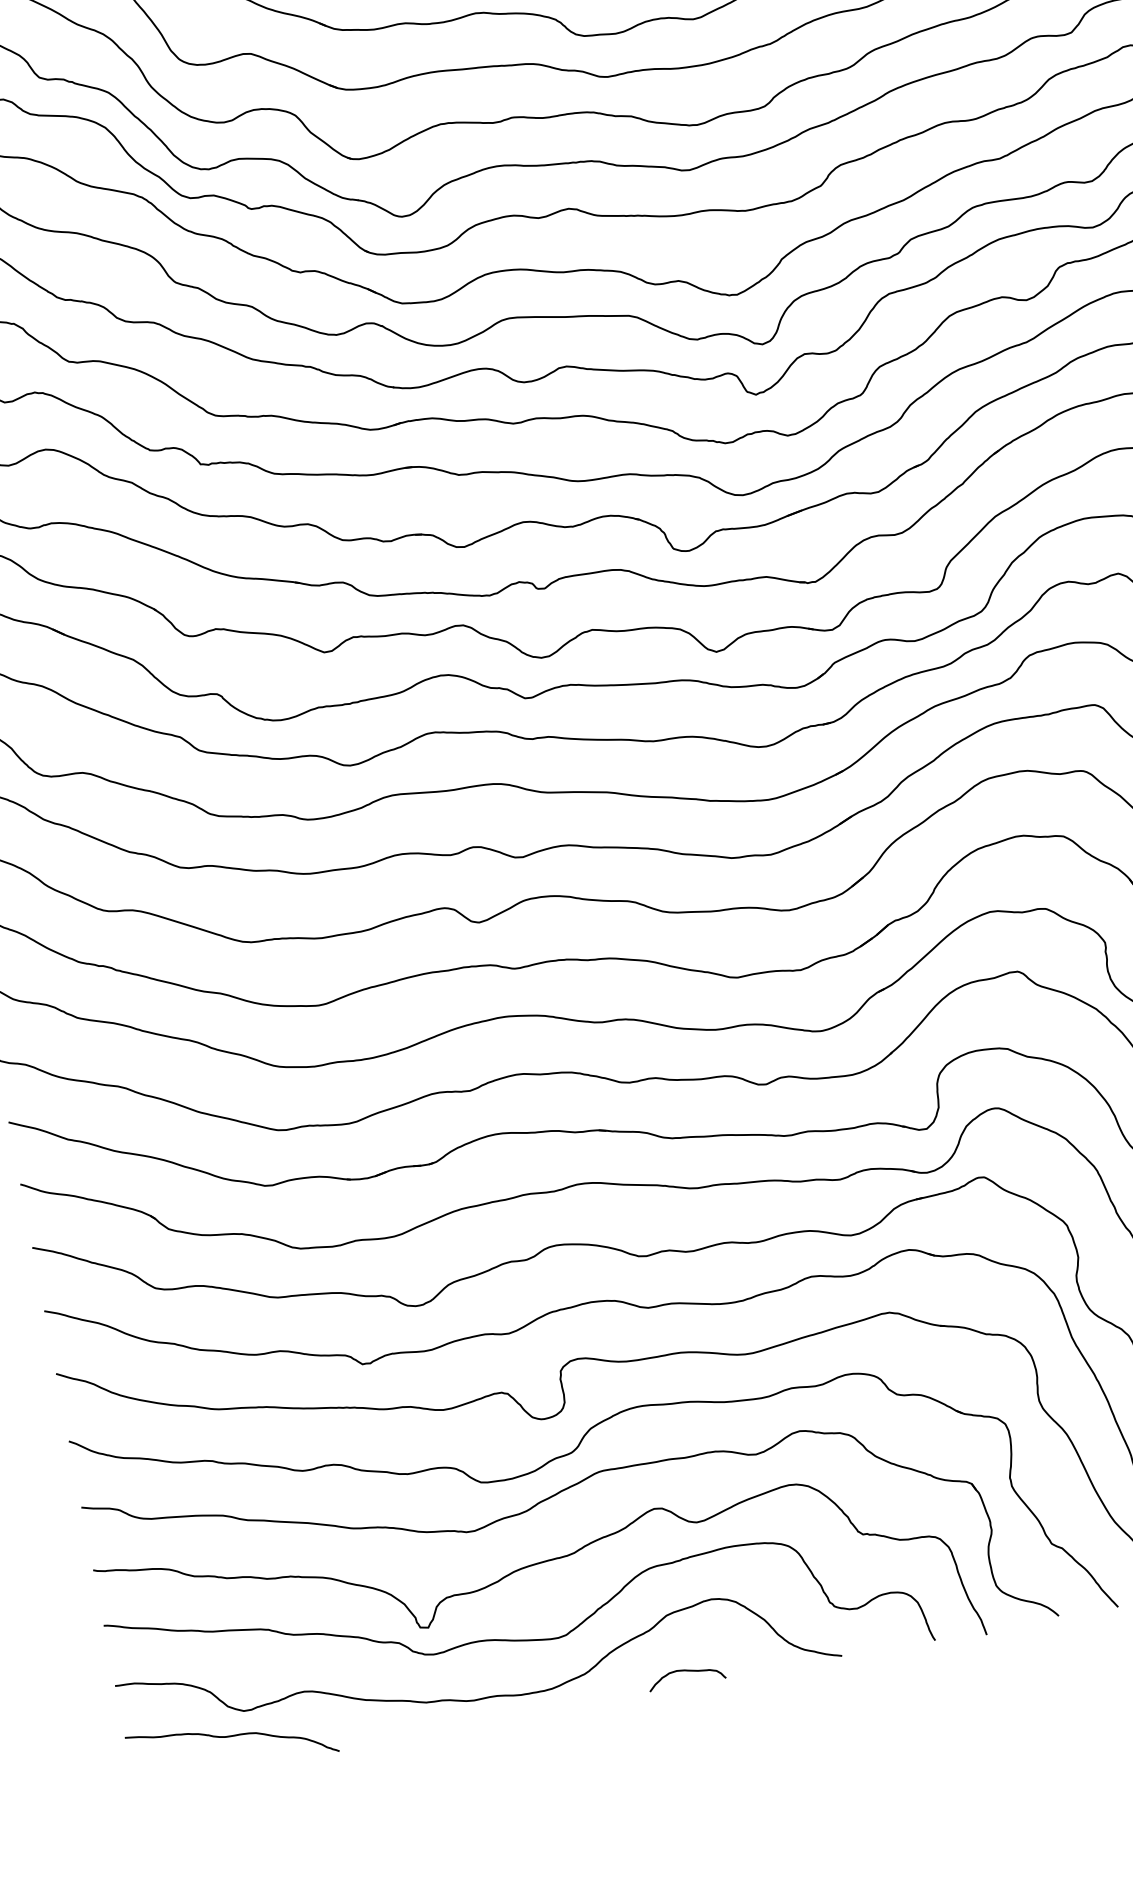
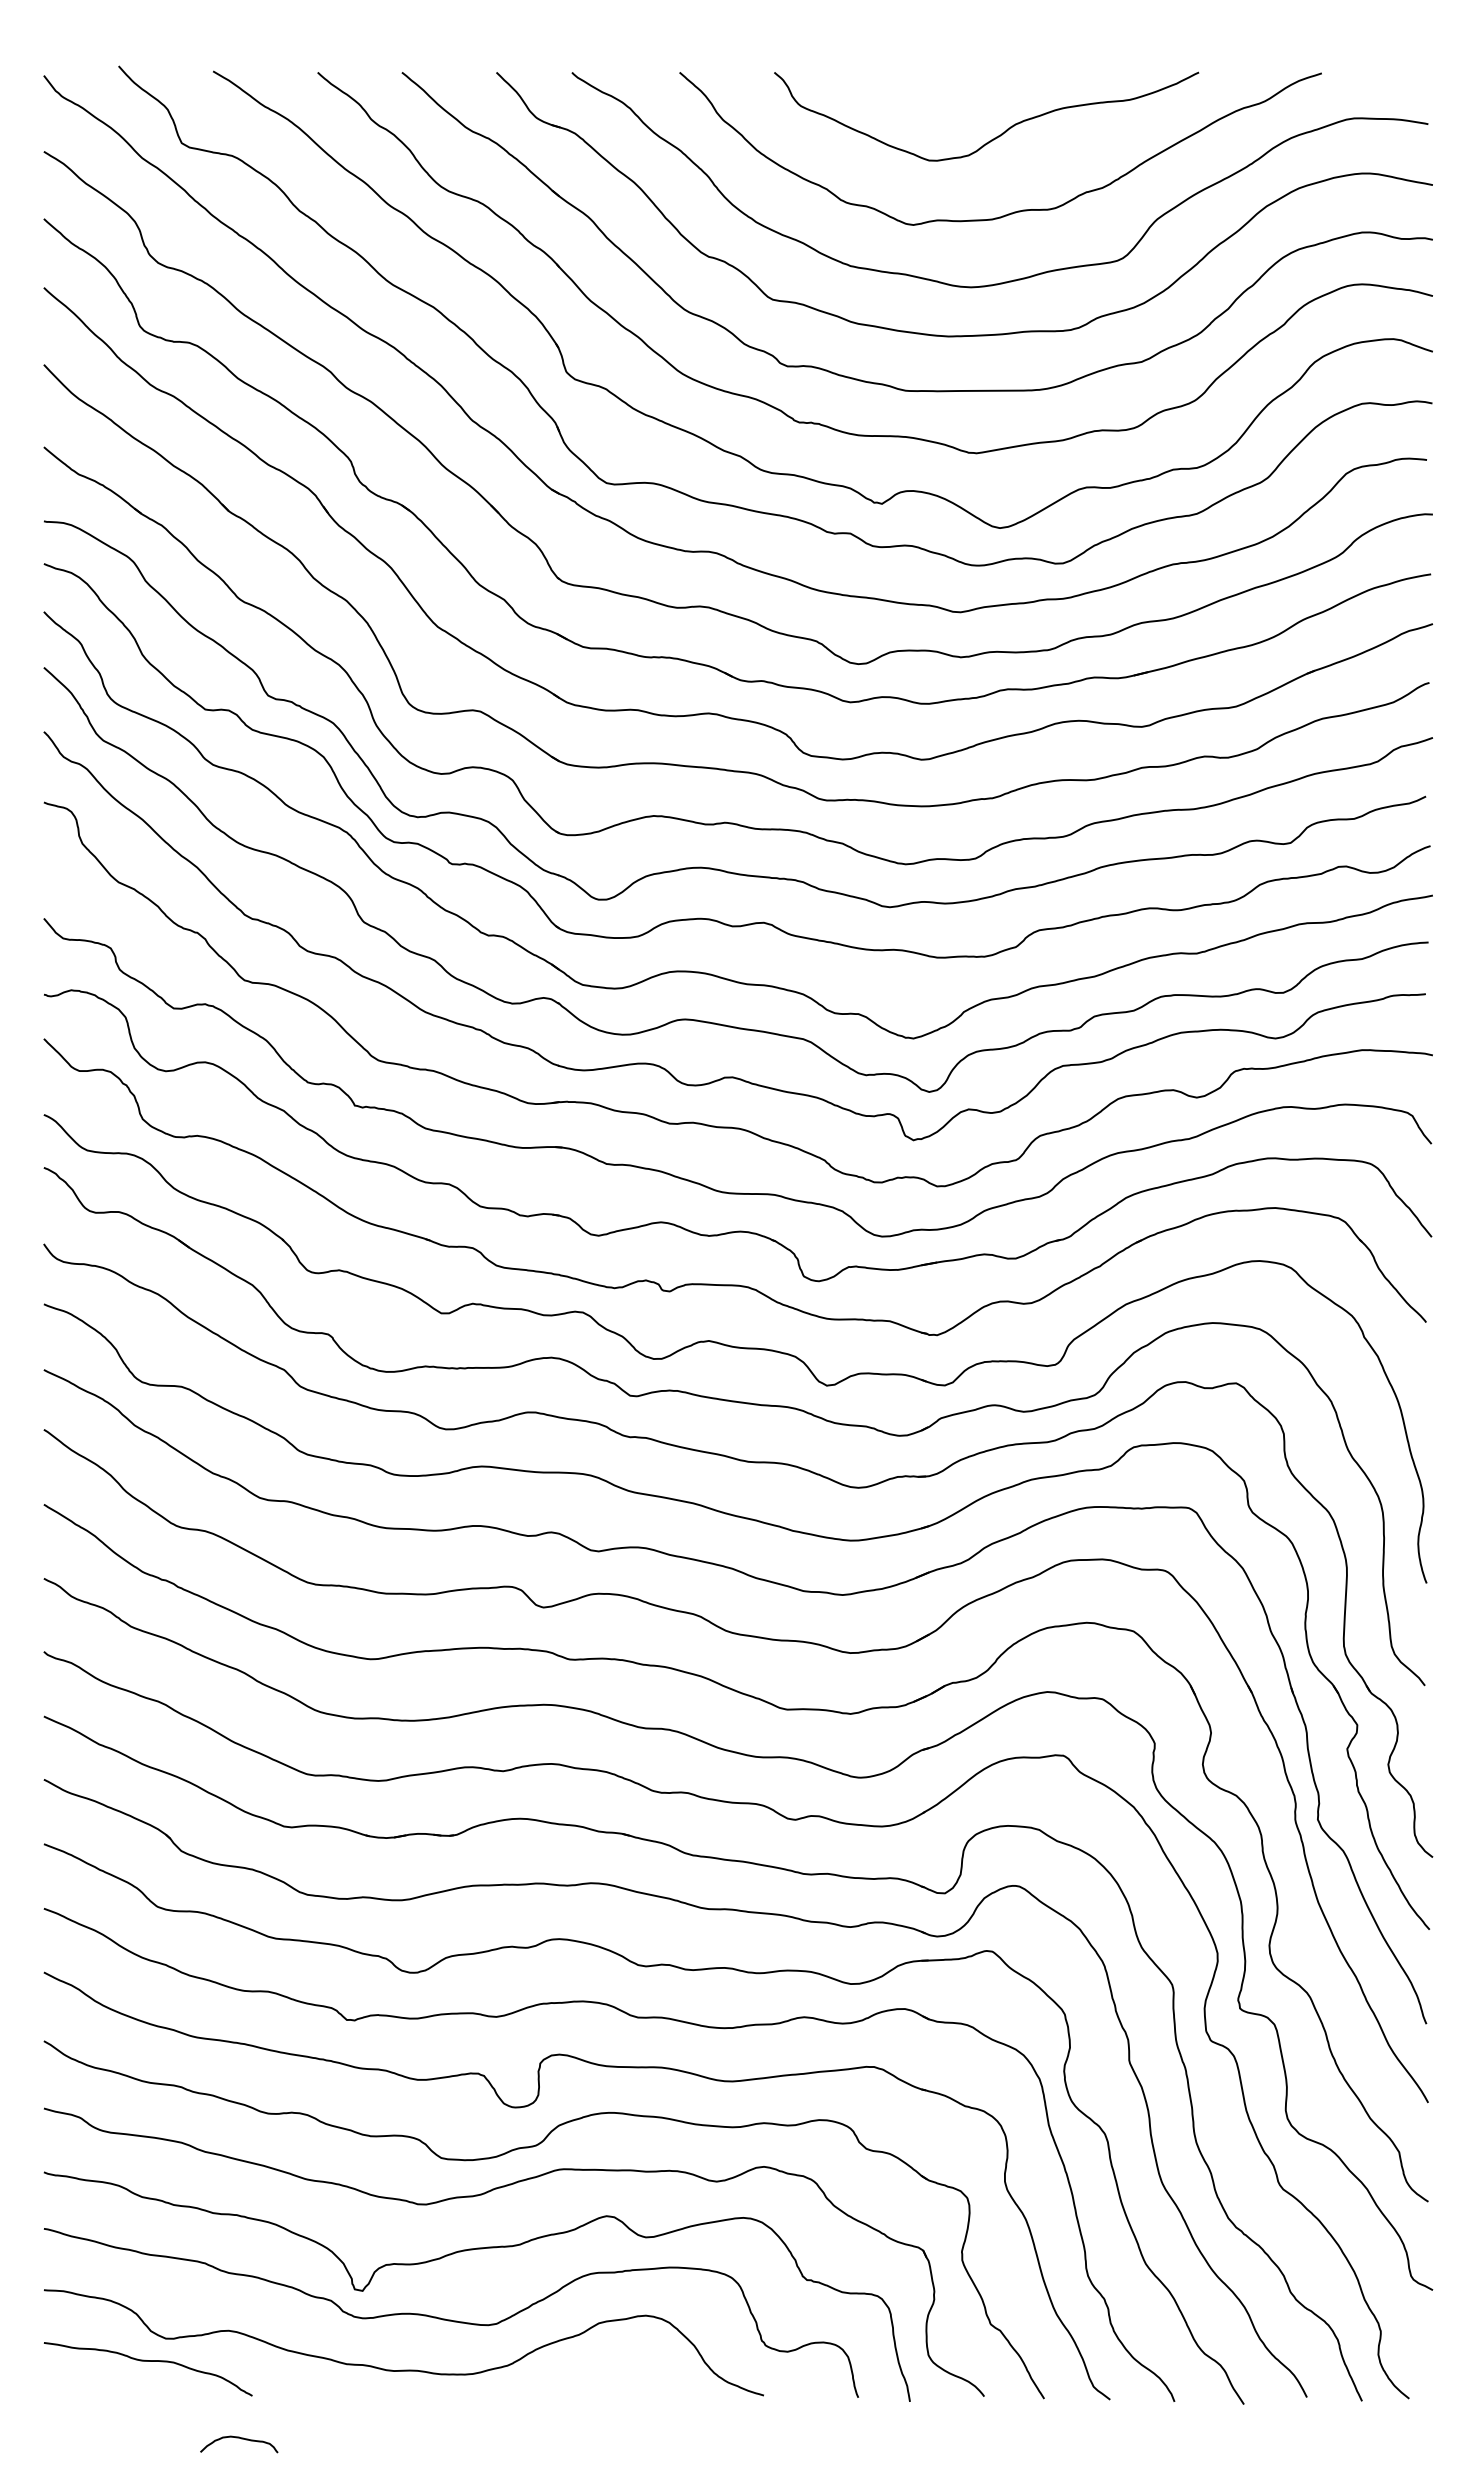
curve: (687, 1671) -> (241, 2439), moved

